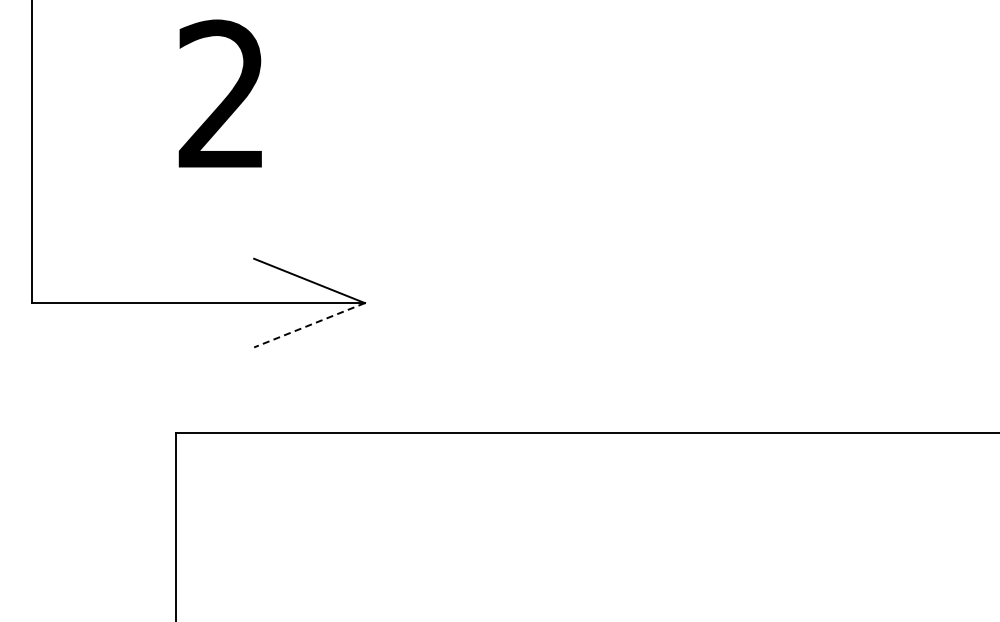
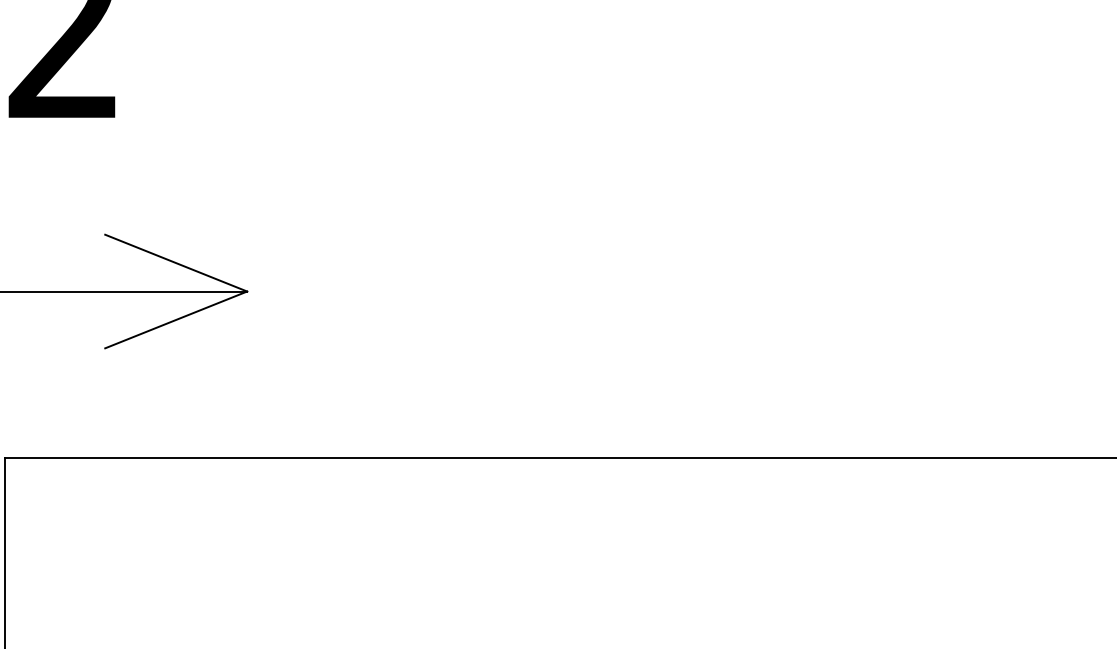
line: (309, 325) -> (176, 320), dashed -> solid

